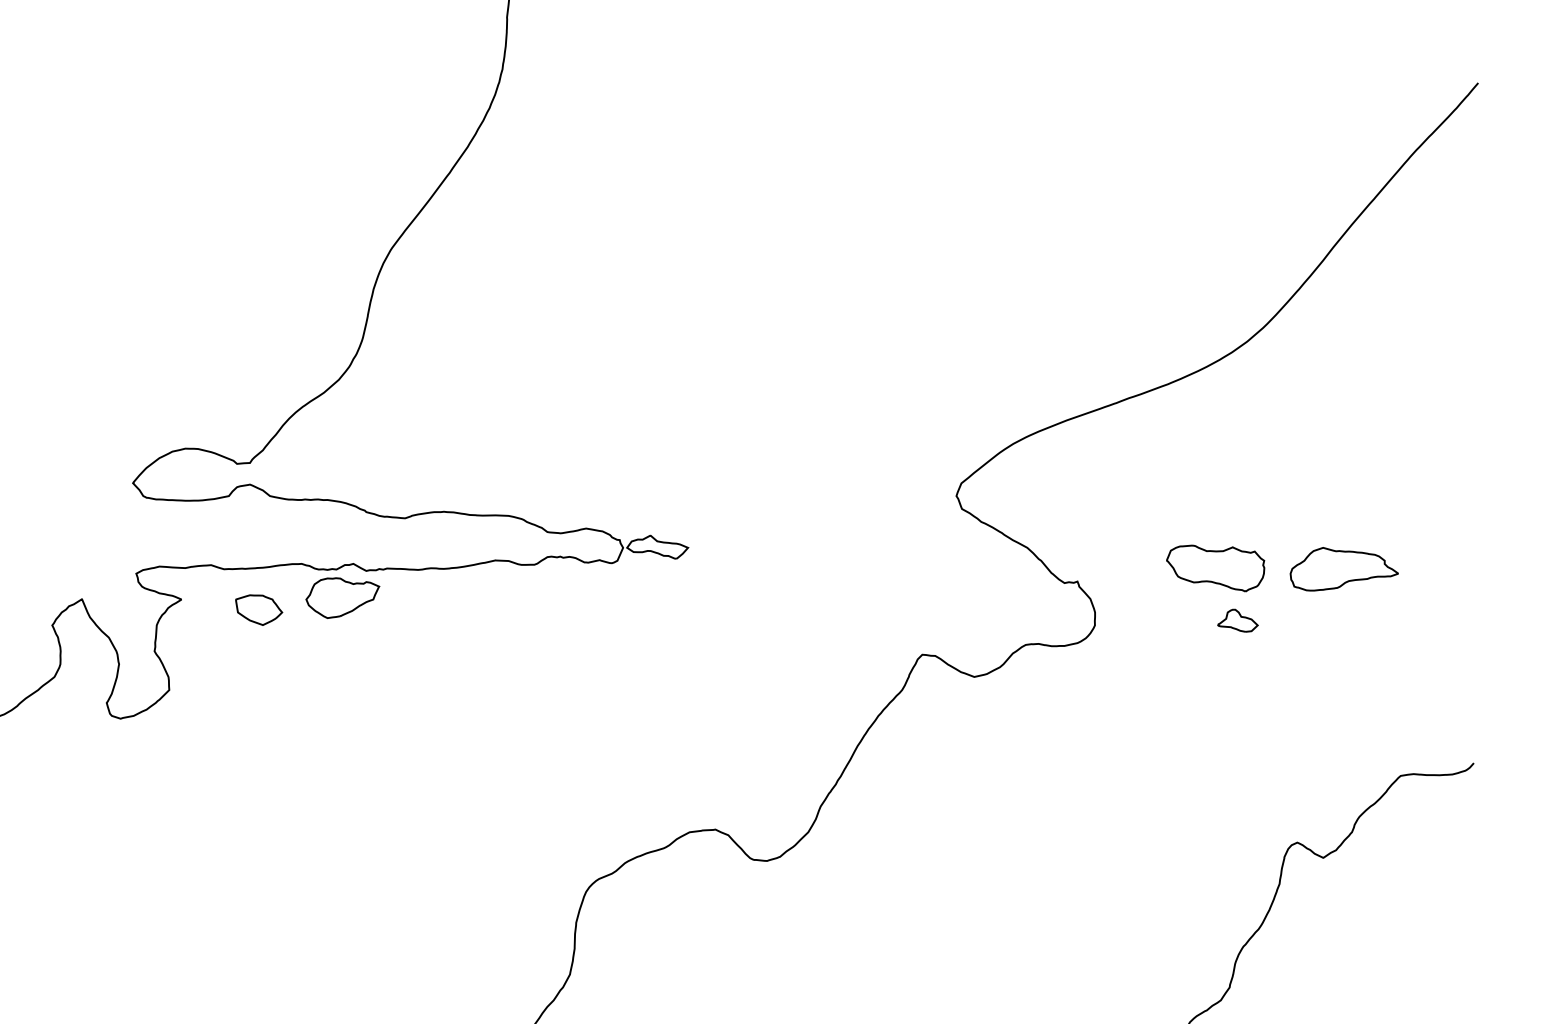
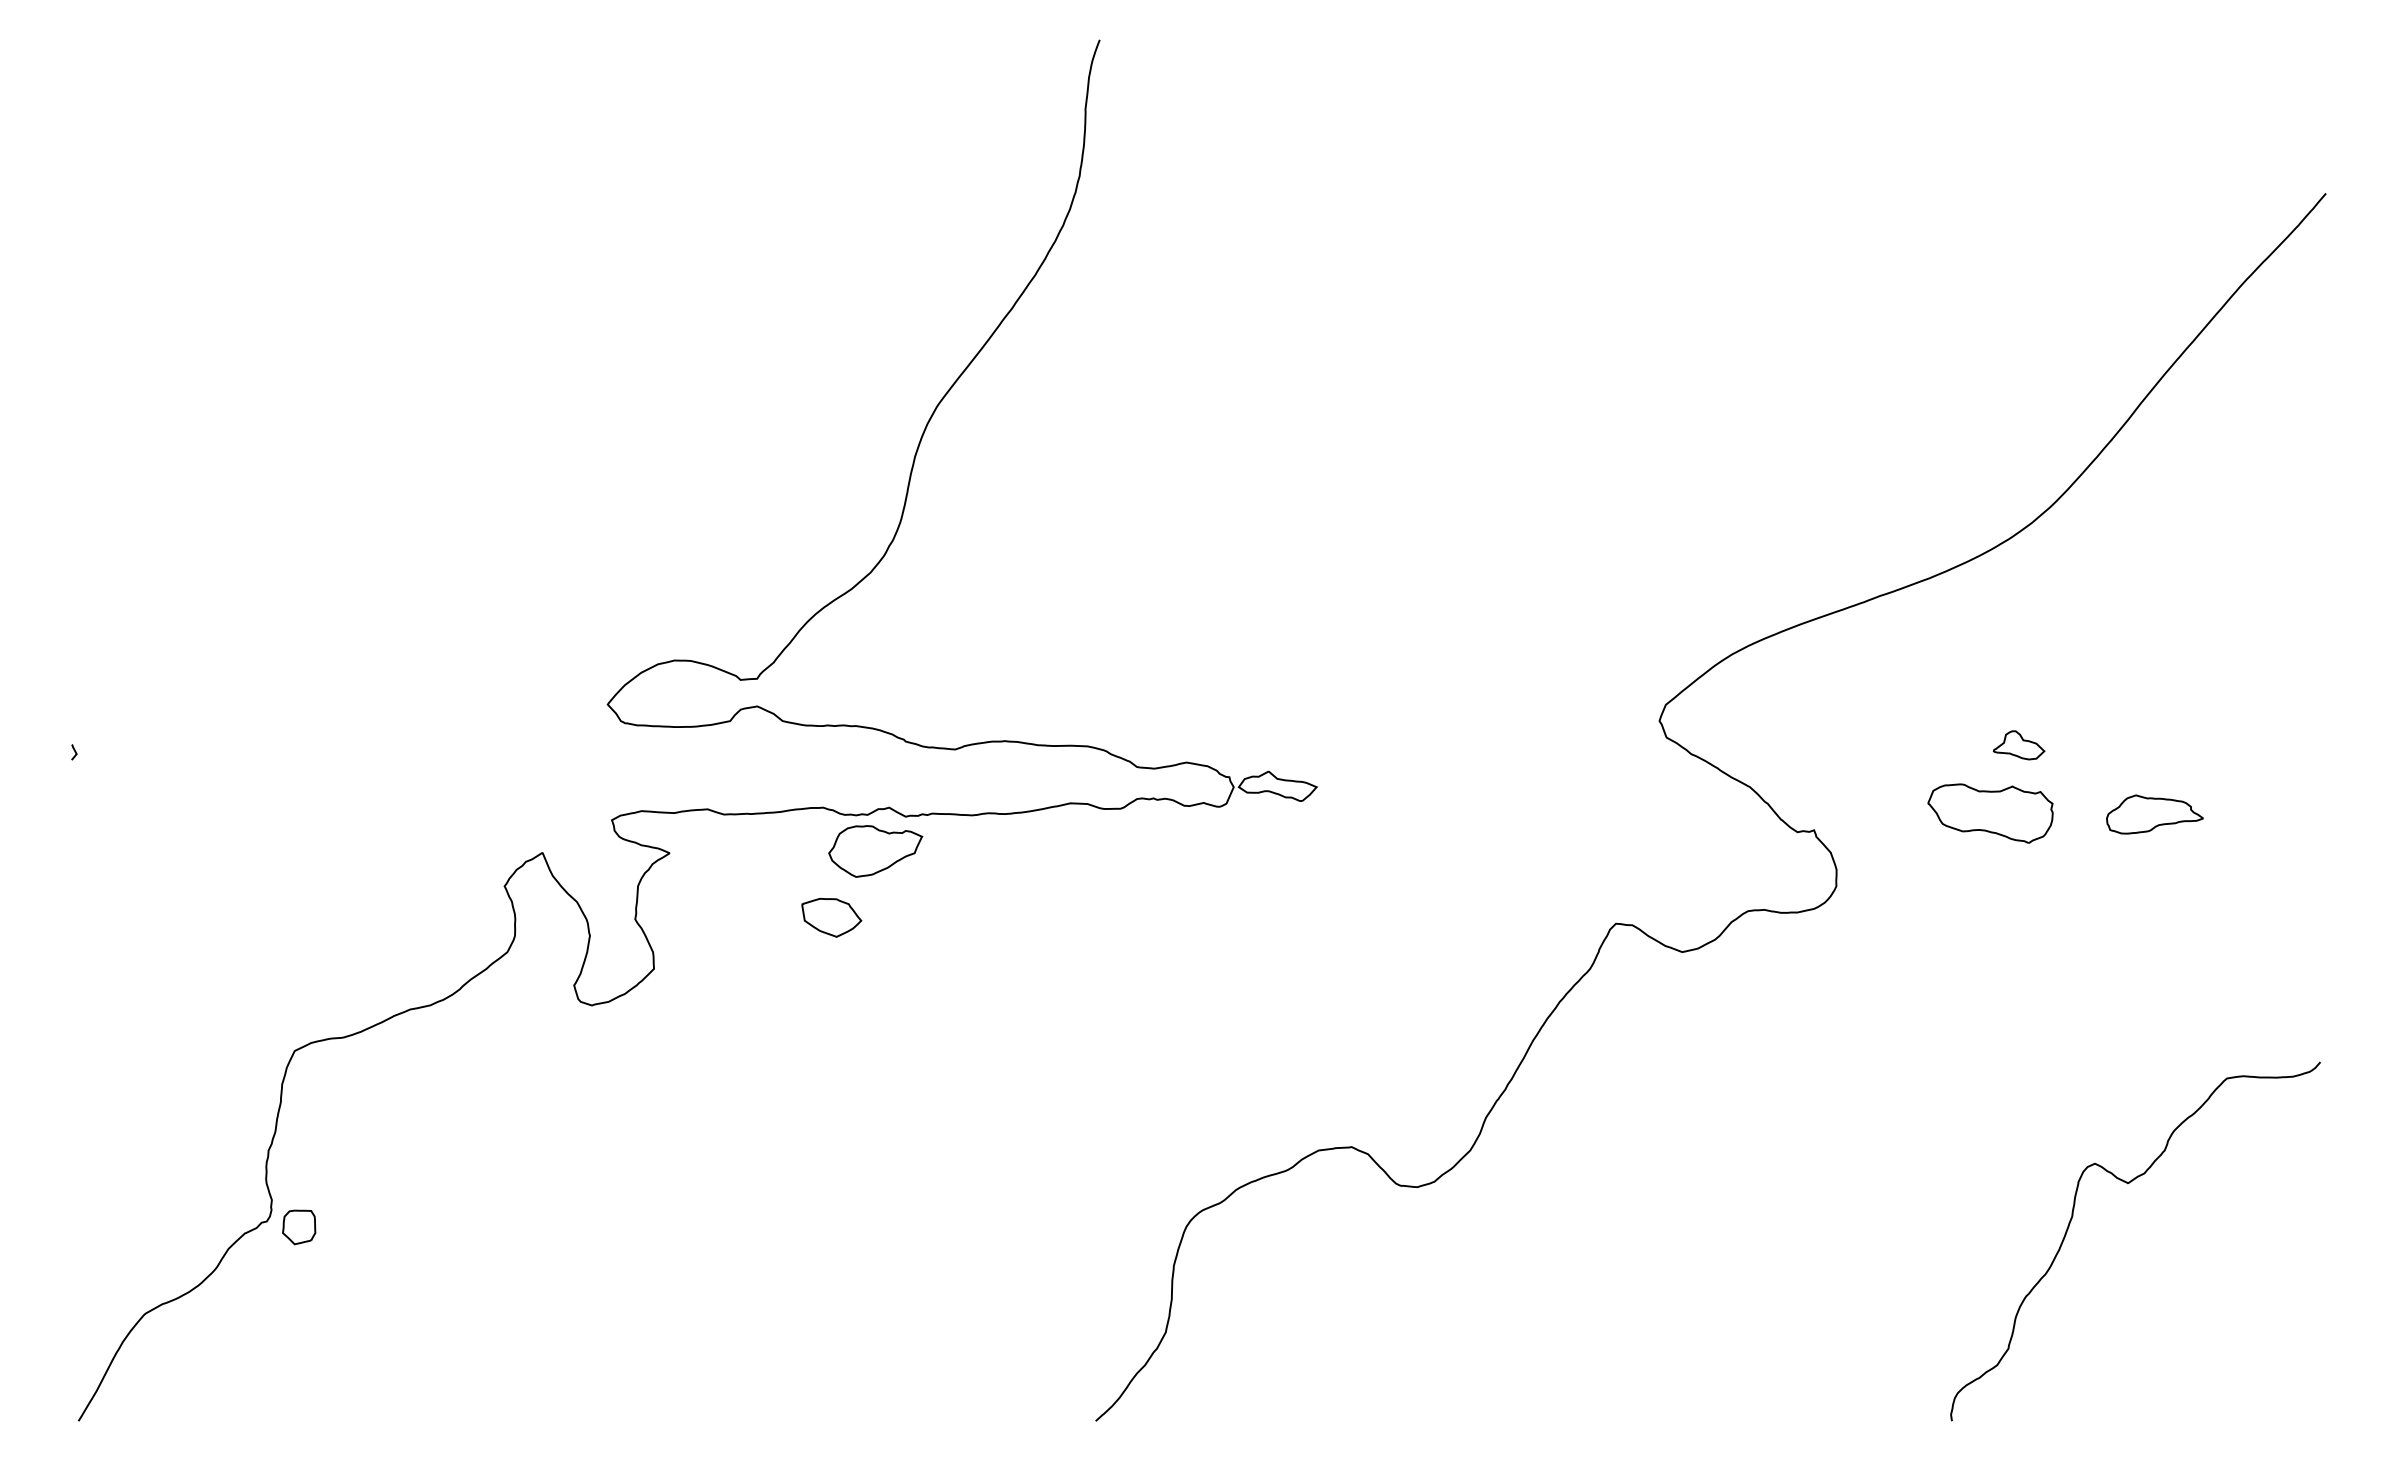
part: (1343, 569) -> (2154, 814), size x0.7
part: (258, 609) -> (831, 917), moved
part: (1237, 620) -> (2018, 745), moved

